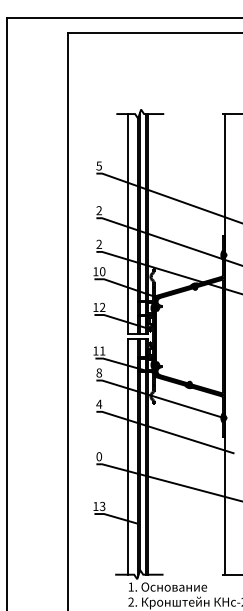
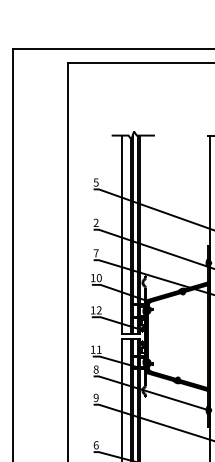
text: (98, 243) -> (95, 252), 2 -> 7
text: (99, 403) -> (96, 397), 4 -> 9
text: (99, 456) -> (96, 445), 0 -> 6

